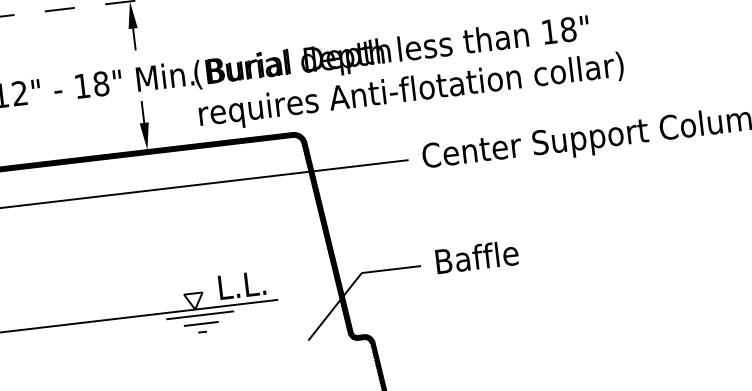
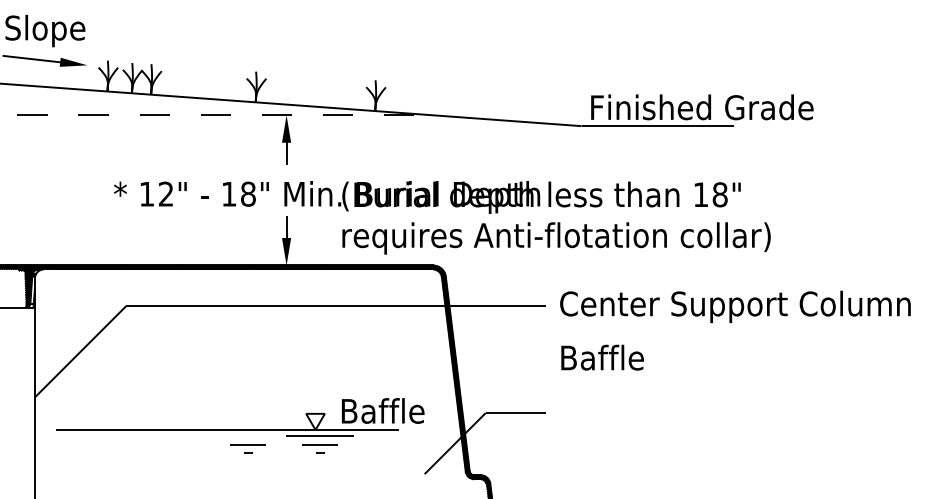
text: (477, 256) -> (602, 357), moved
text: (260, 282) -> (383, 410), L.L. -> Baffle
part: (130, 335) -> (247, 448), added

